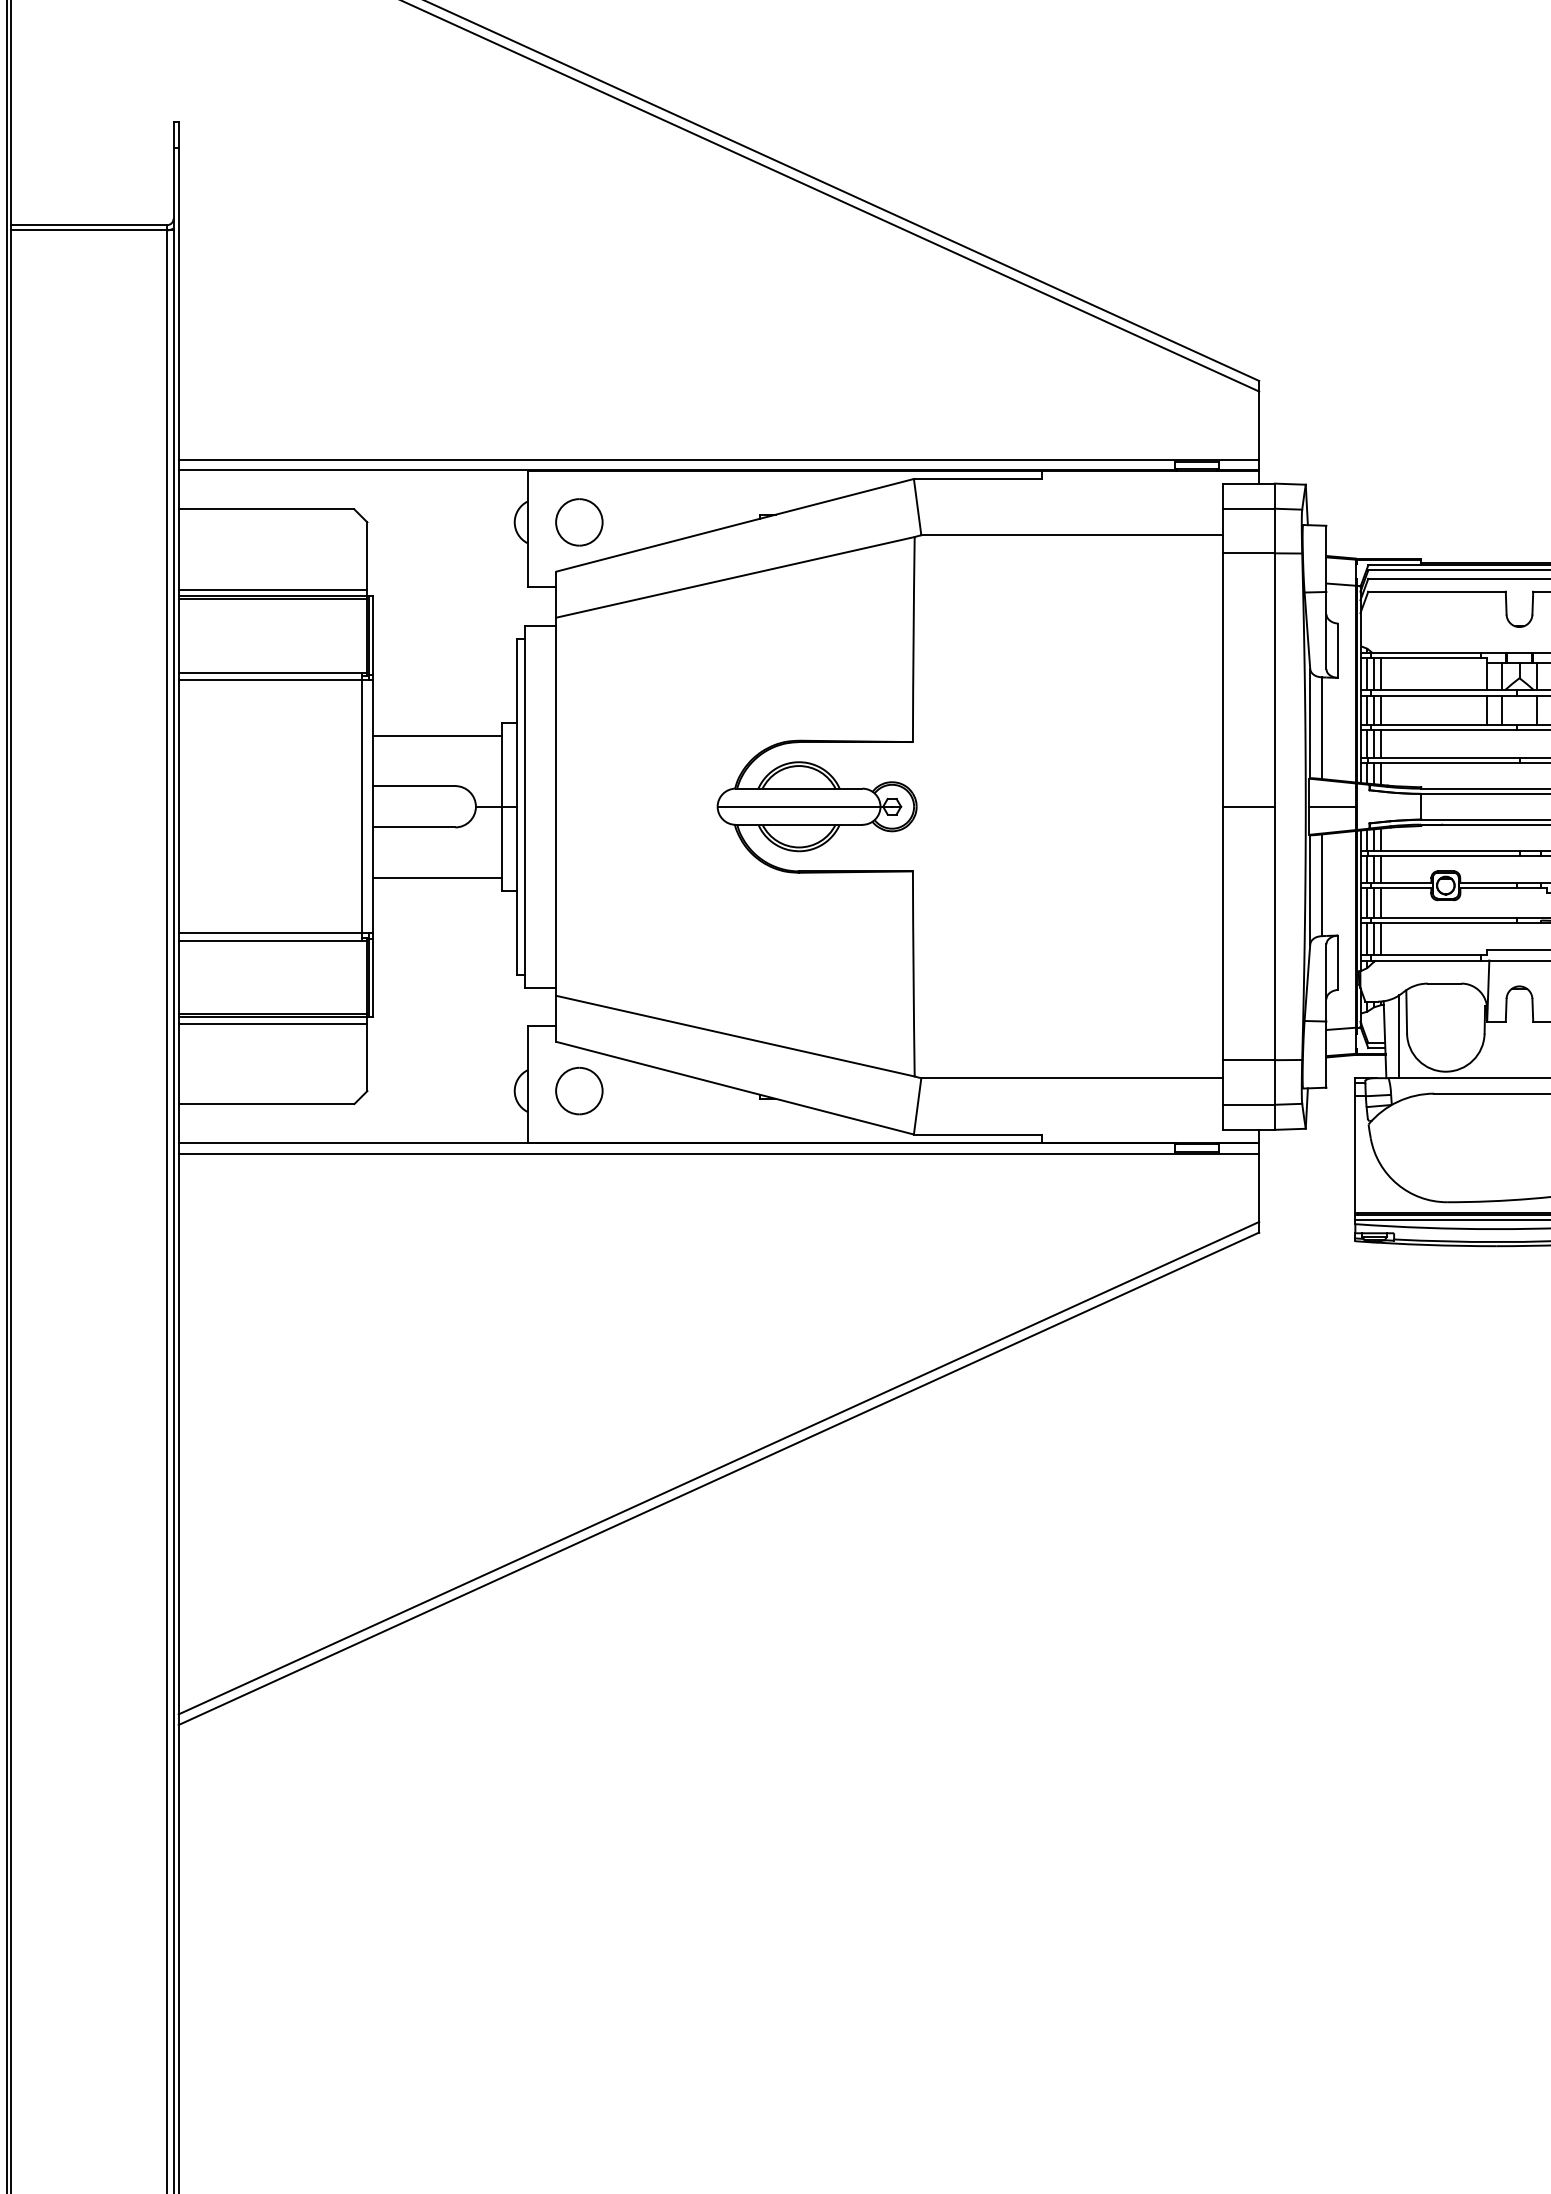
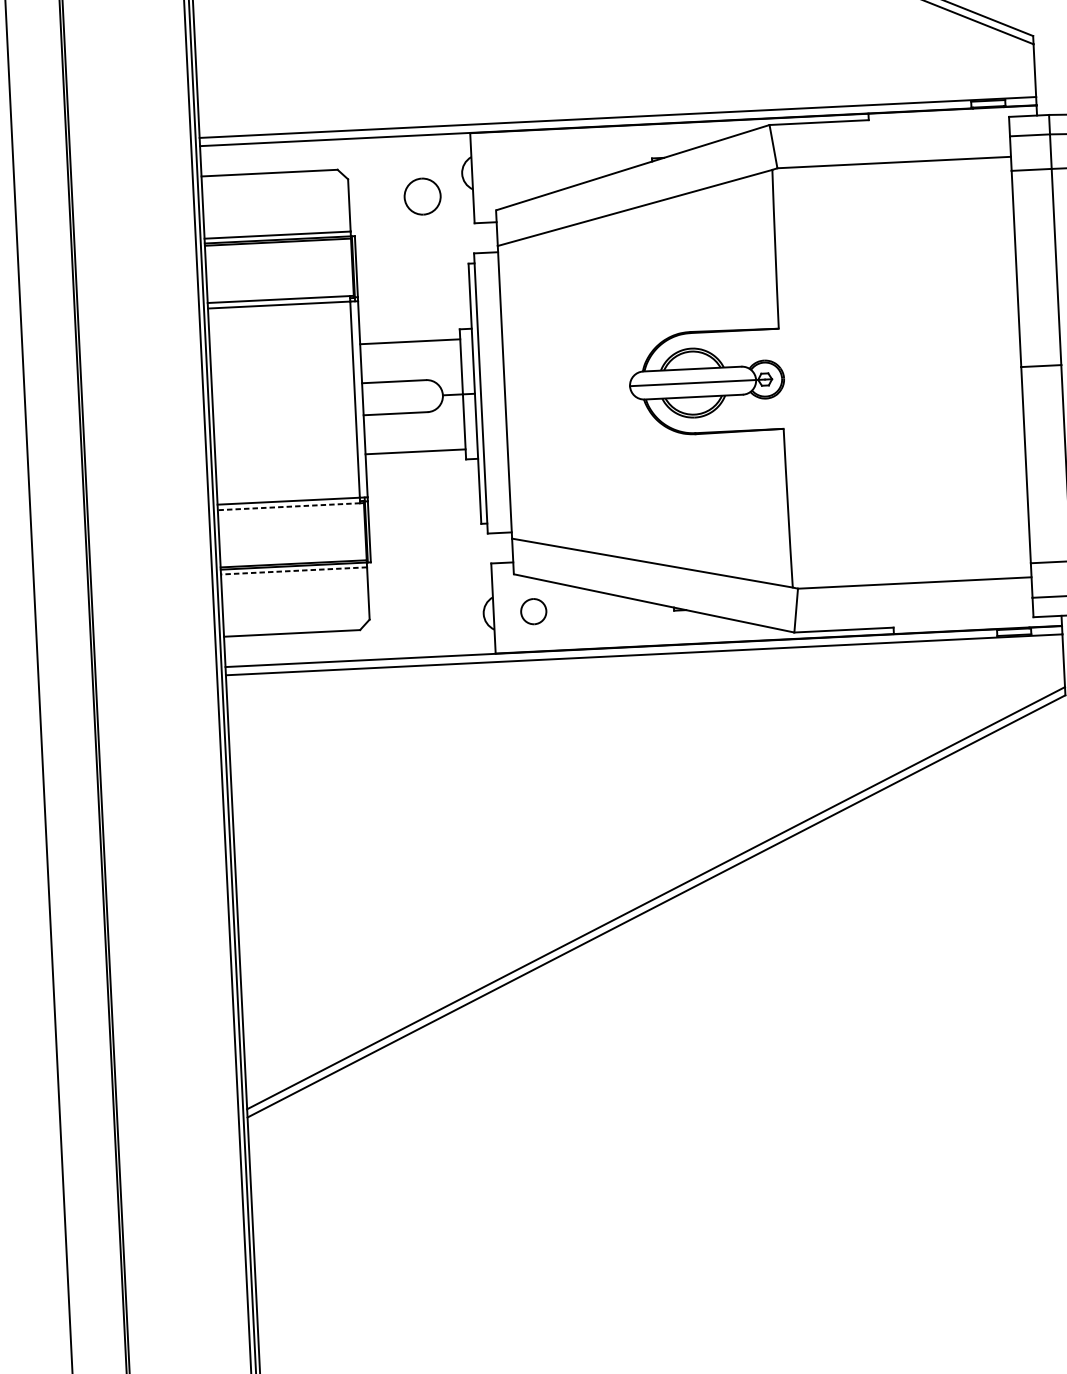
part: (579, 522) -> (422, 196), moved
line: (270, 940) -> (288, 506), solid -> dashed
line: (272, 1023) -> (293, 570), solid -> dashed
part: (579, 1091) -> (533, 611), size x0.7

